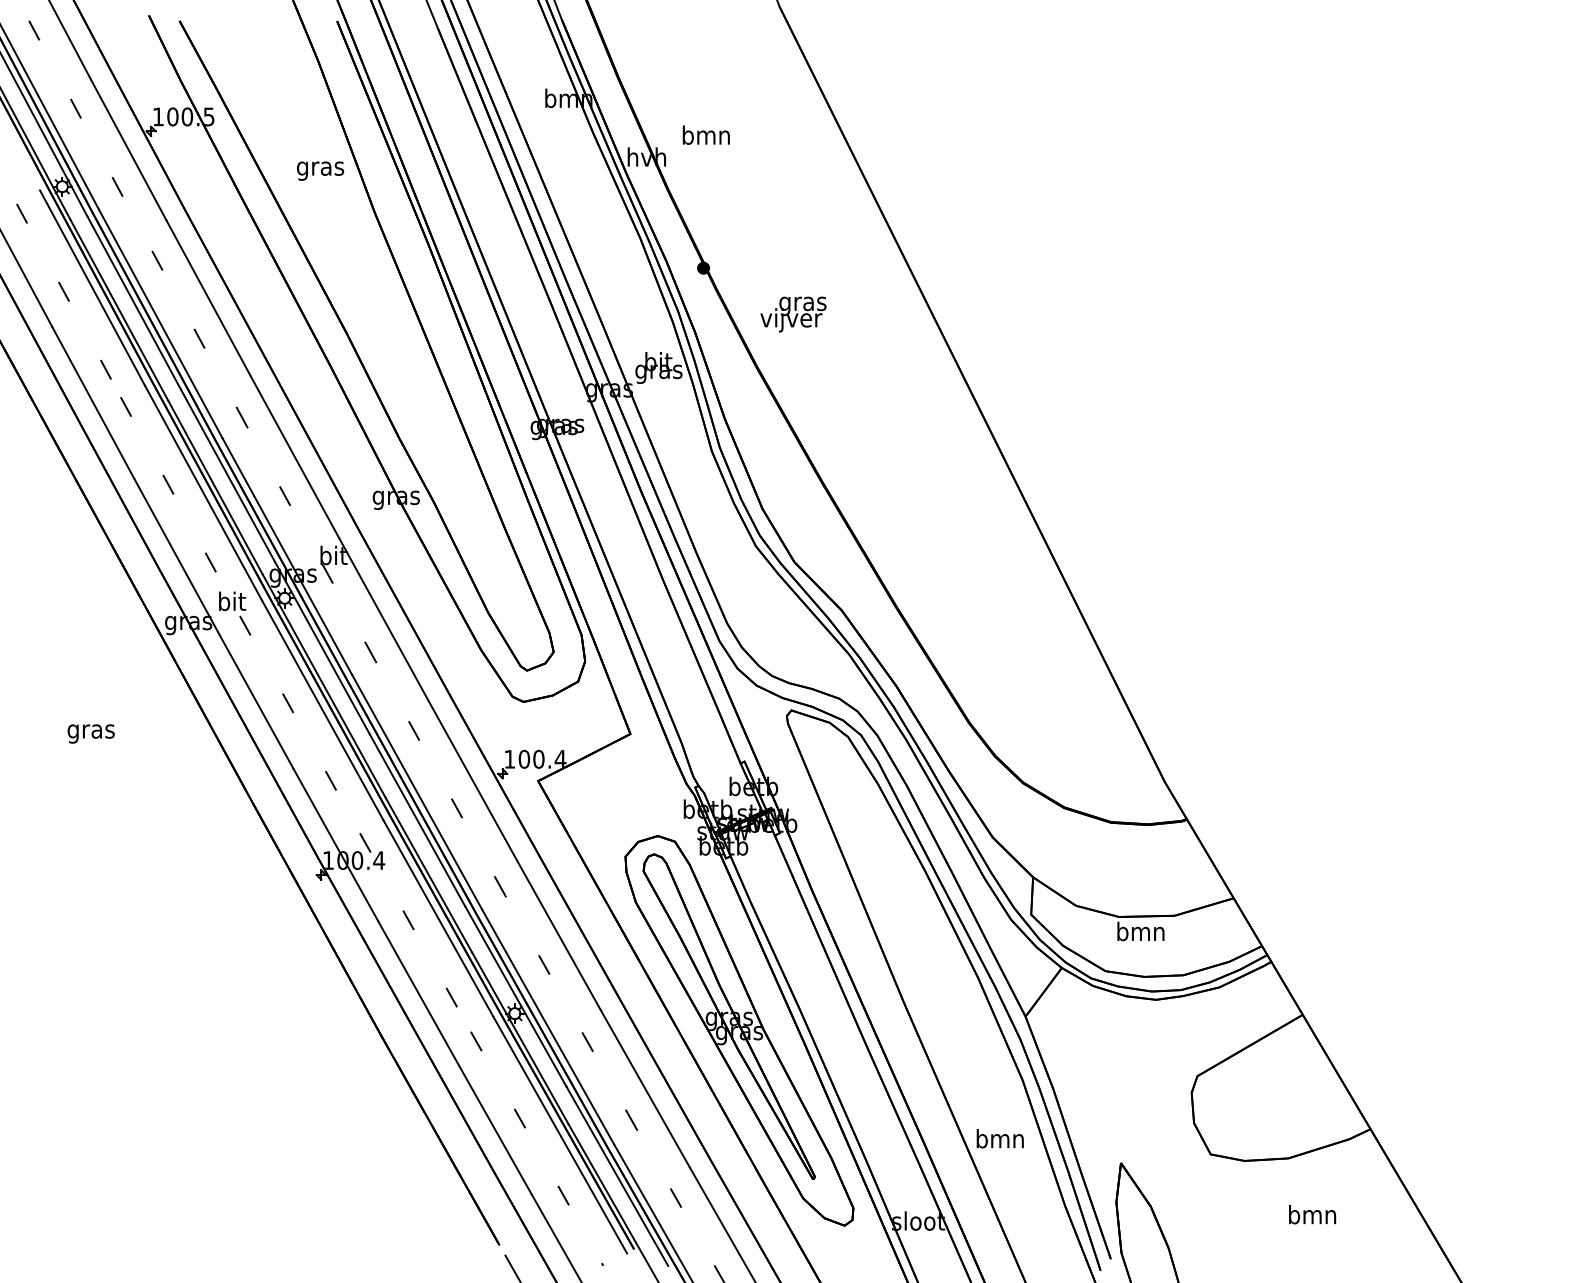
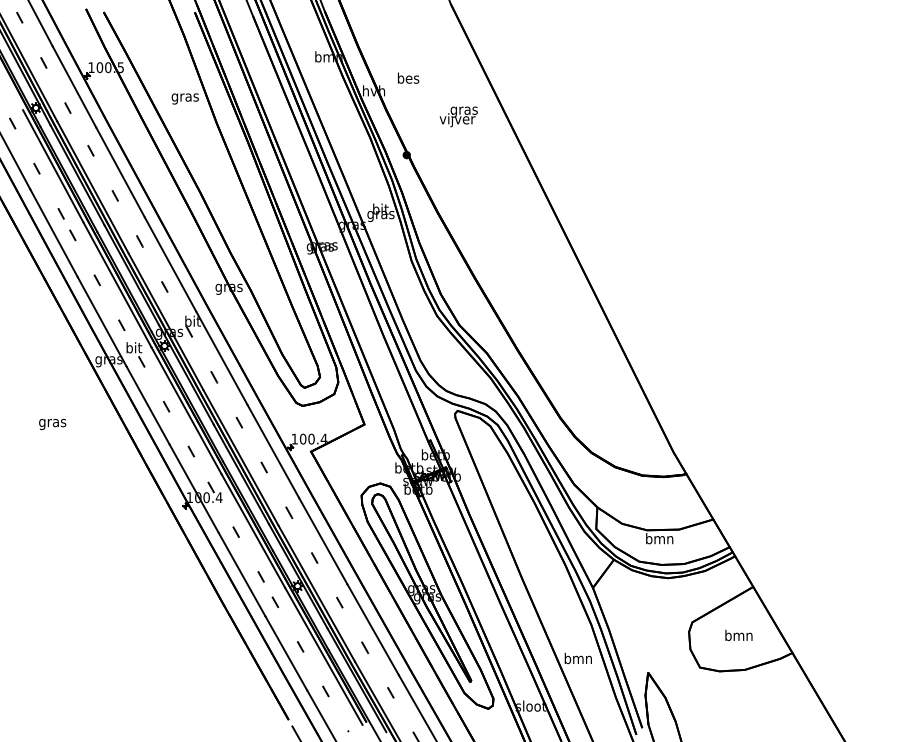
text: (704, 133) -> (407, 77), bmn -> bes
text: (793, 313) -> (458, 116), moved
text: (1311, 1213) -> (738, 634), moved

